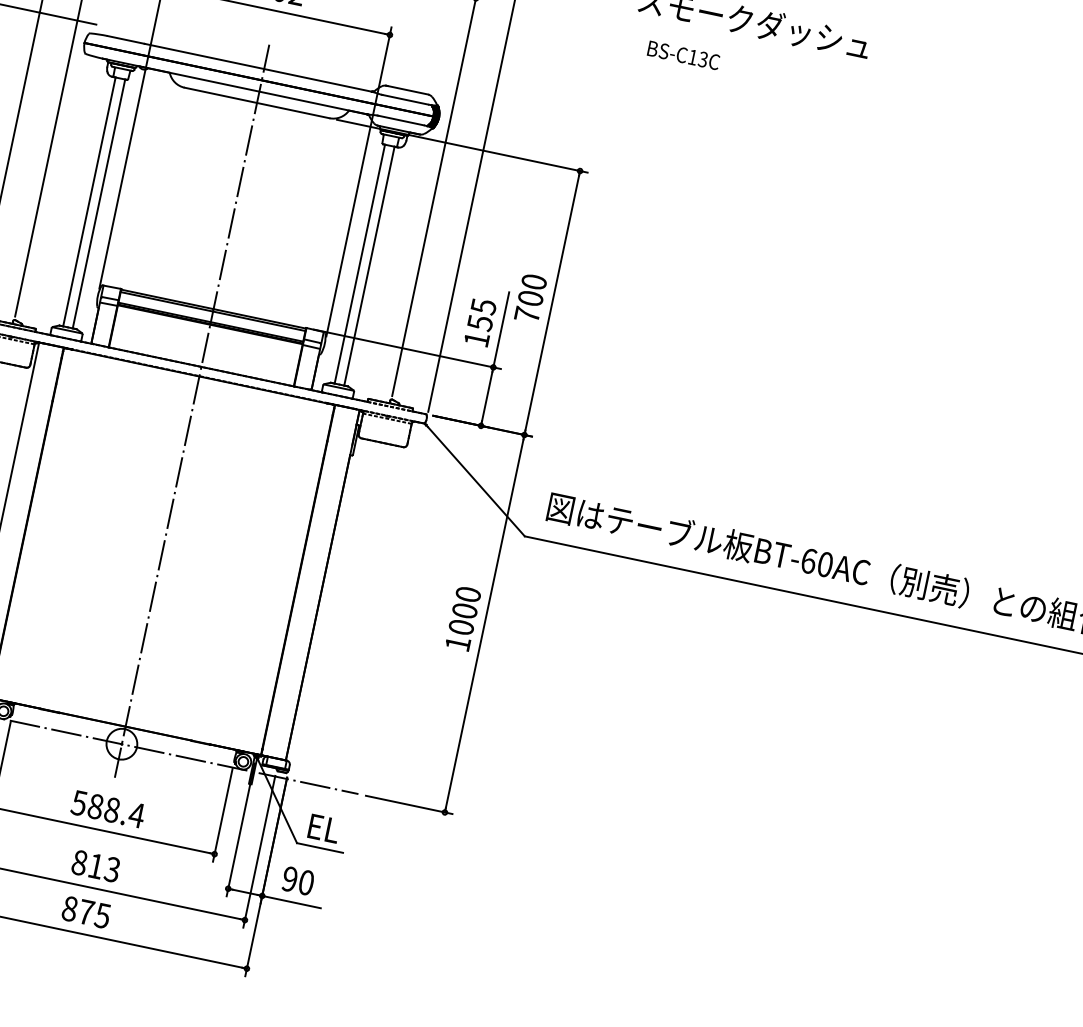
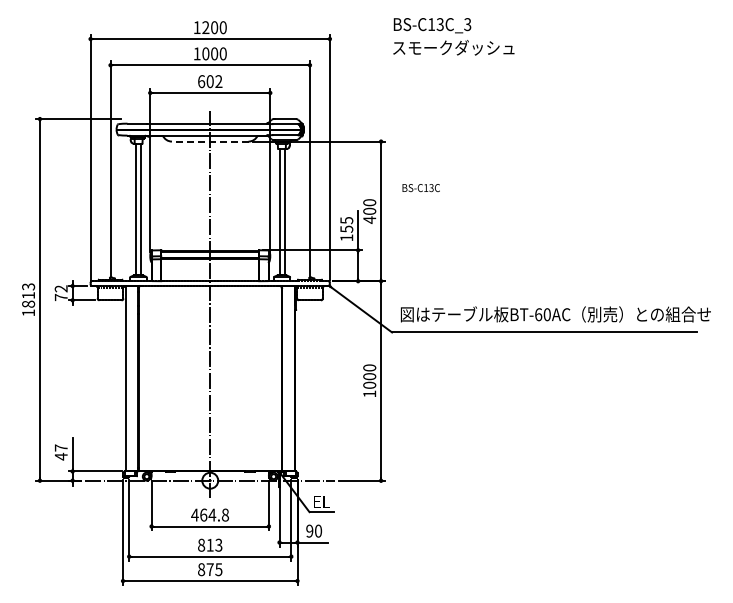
text: (682, 56) -> (420, 188), moved
line: (255, 102) -> (209, 141), solid -> dashed
text: (527, 313) -> (369, 219), 700 -> 400
text: (108, 808) -> (210, 514), 588.4 -> 464.8

